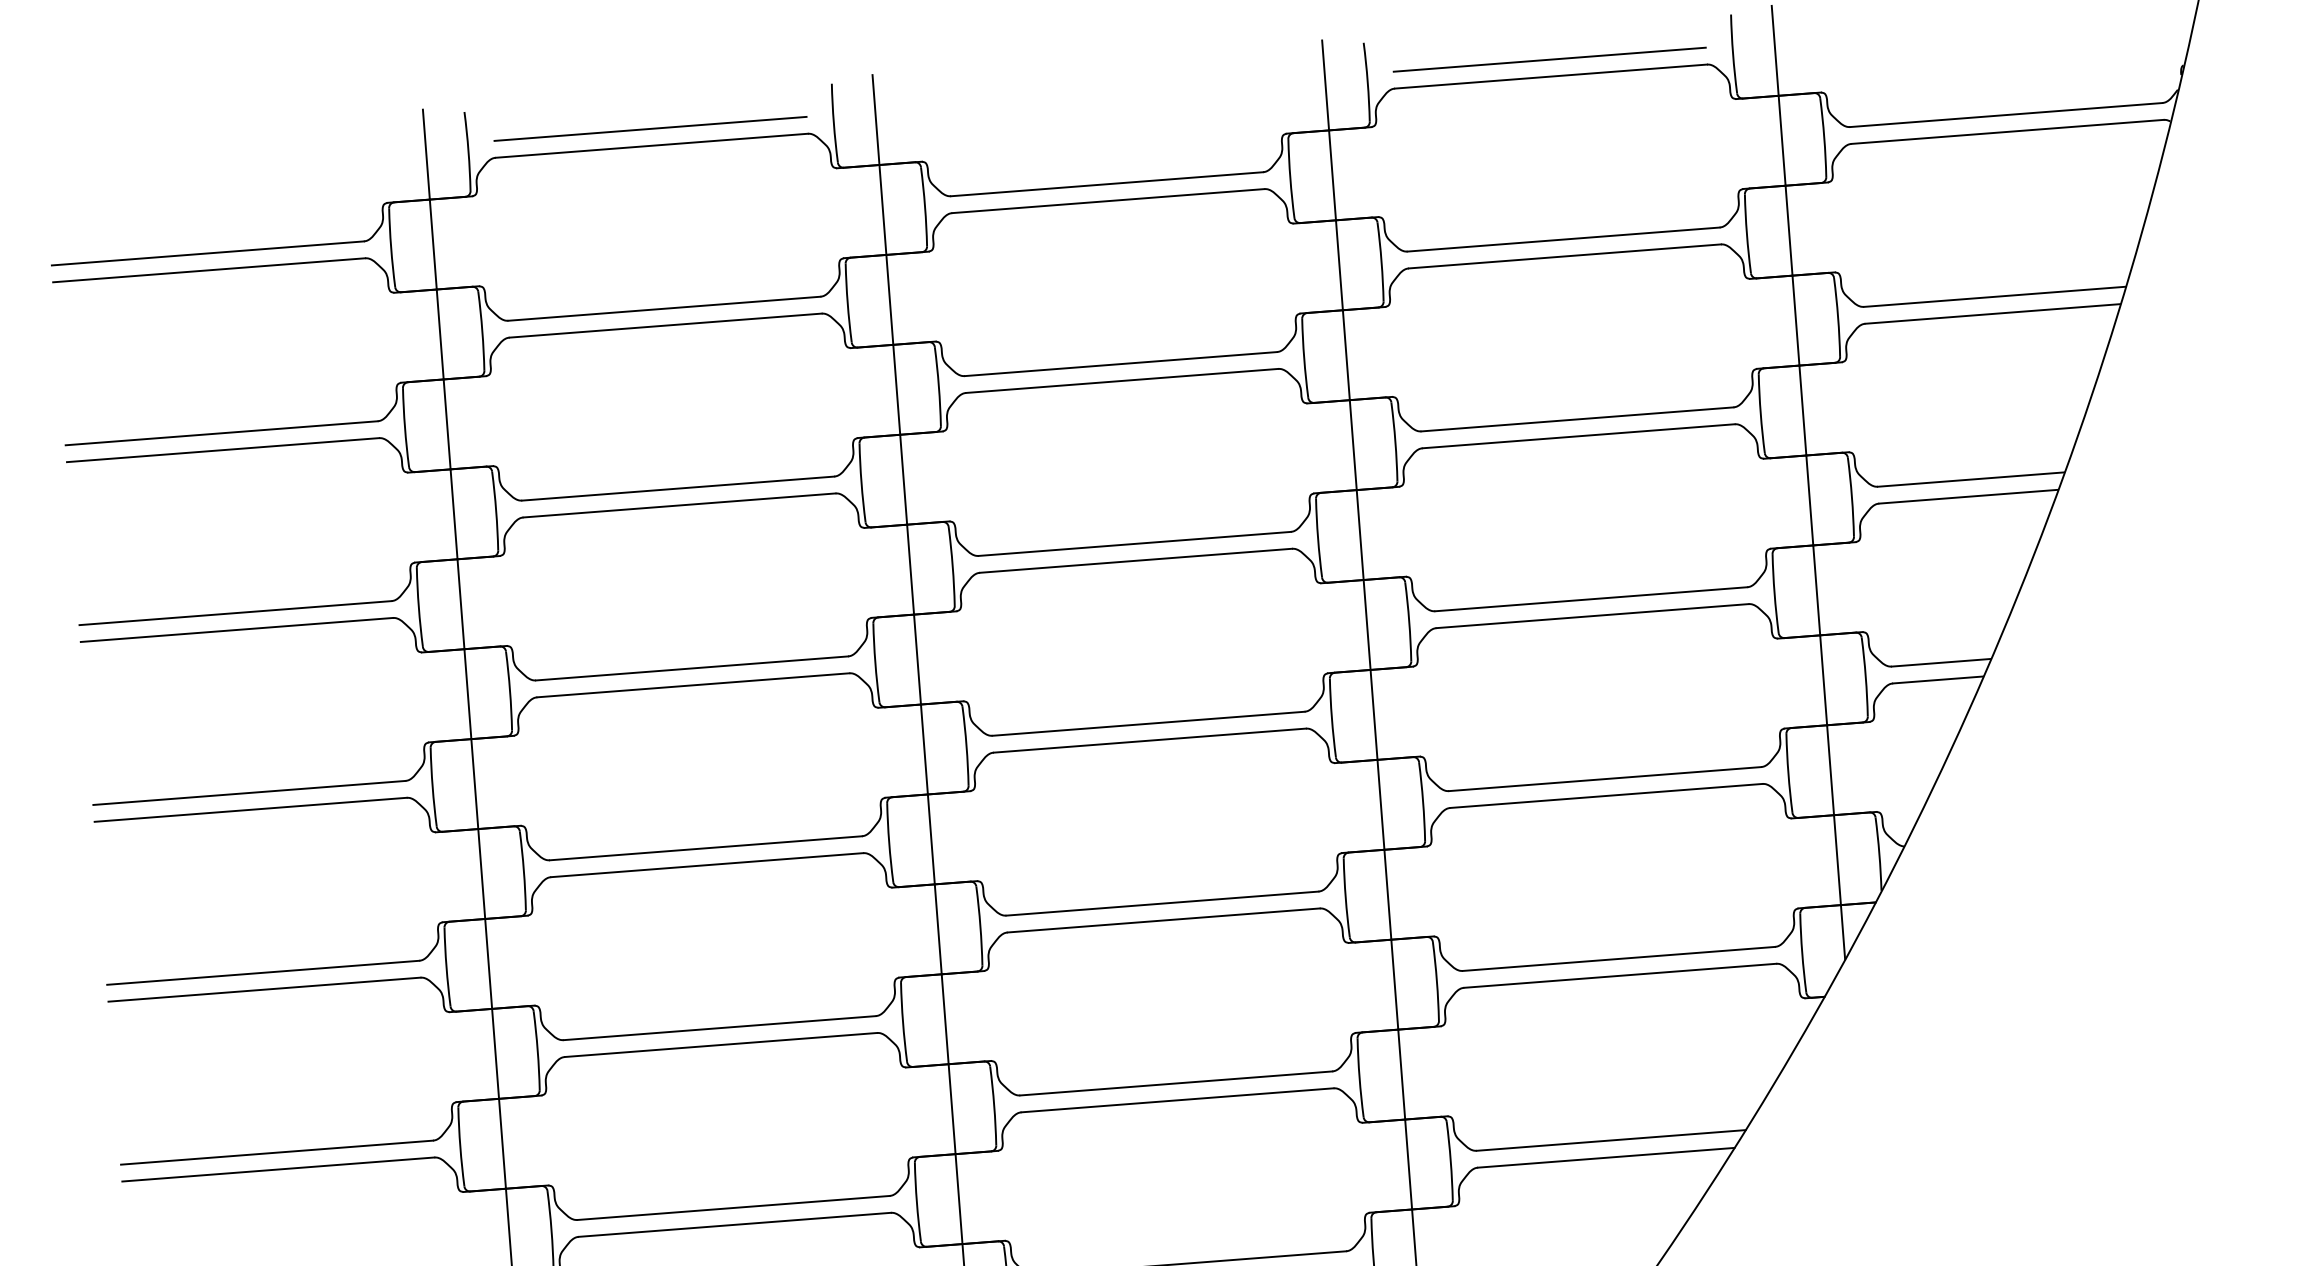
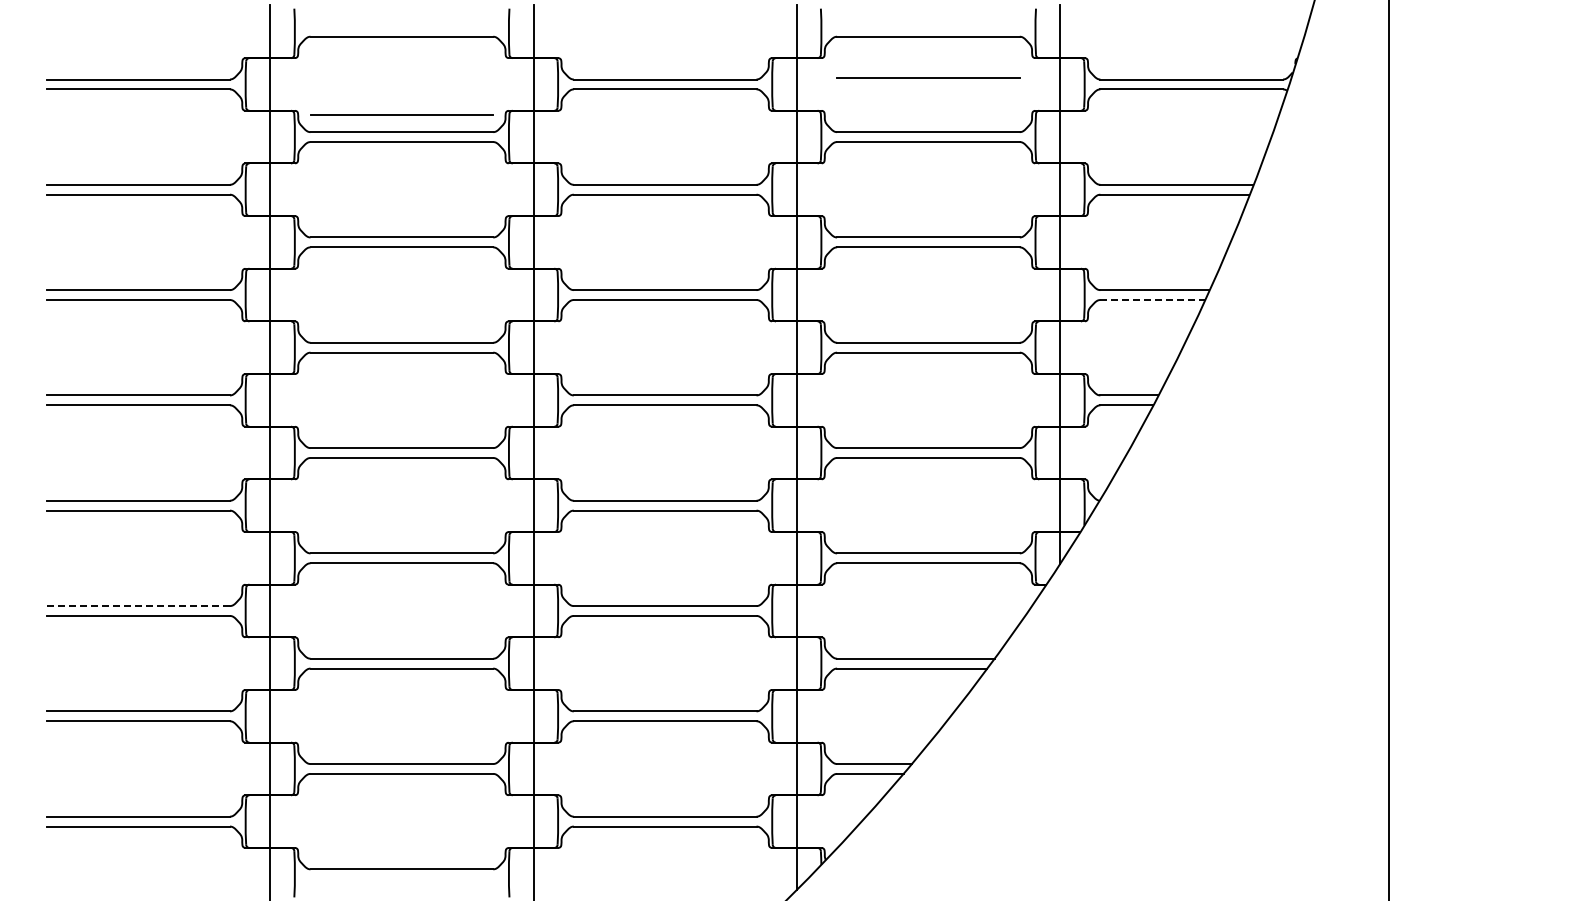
line: (1549, 59) -> (928, 77), moved
line: (649, 128) -> (401, 114), moved
line: (1970, 497) -> (1153, 300), solid -> dashed
line: (278, 1153) -> (139, 606), solid -> dashed

